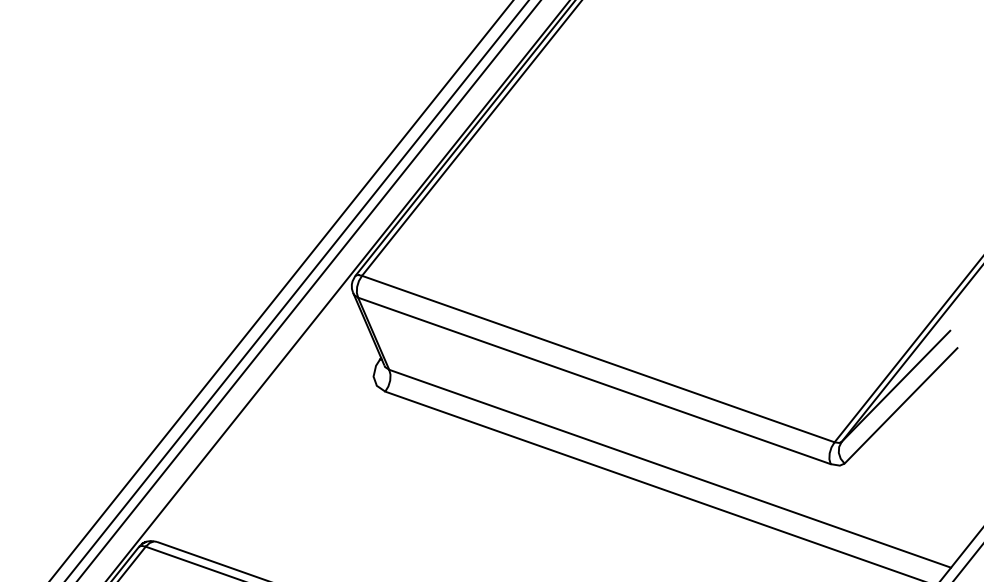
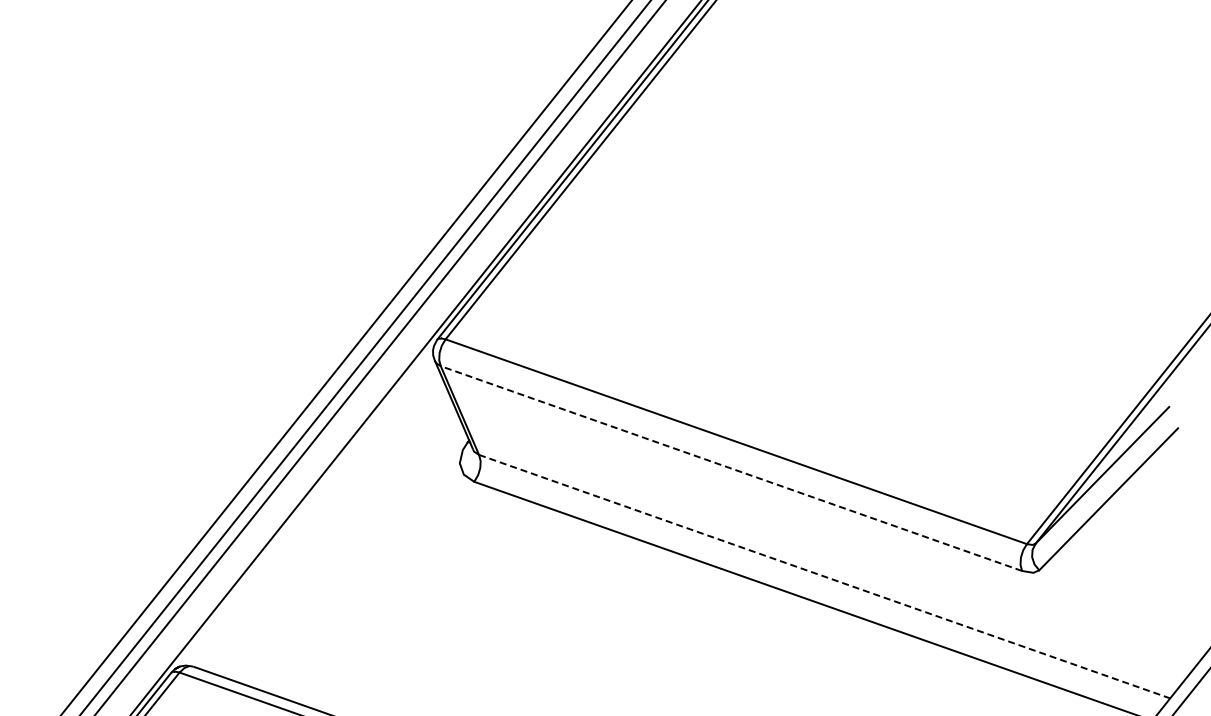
line: (593, 380) -> (730, 468), solid -> dashed
line: (670, 468) -> (825, 576), solid -> dashed

